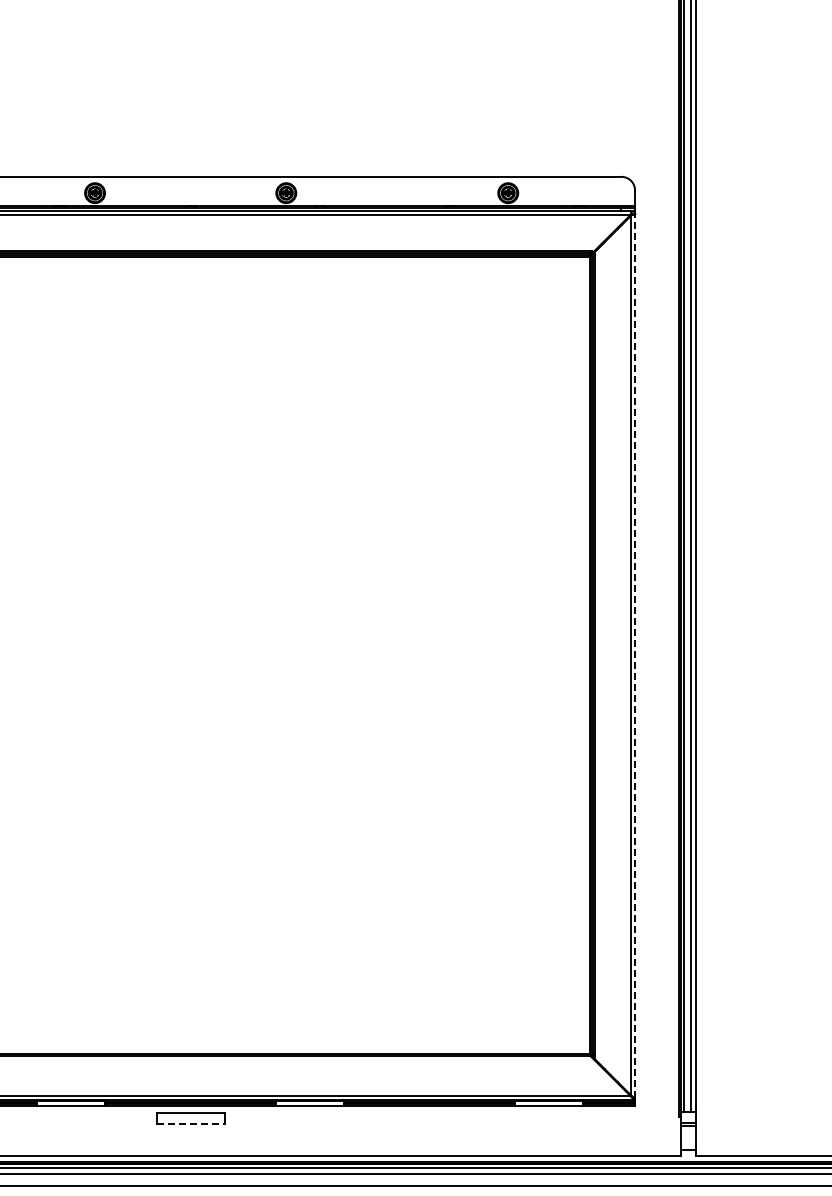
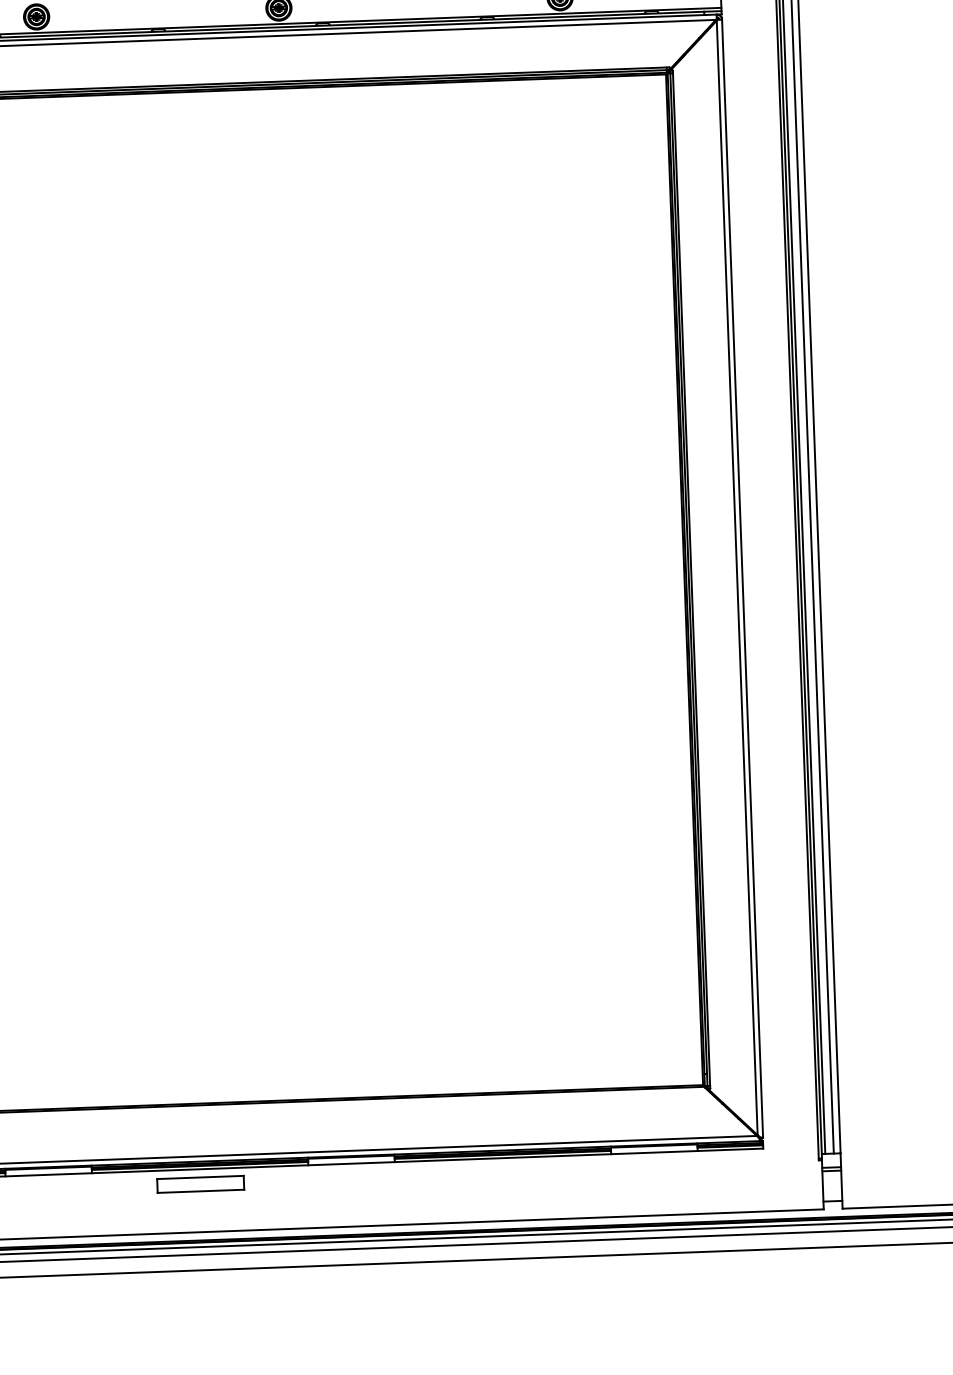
line: (635, 655) -> (742, 577), dashed -> solid
line: (191, 1123) -> (202, 1191), dashed -> solid

